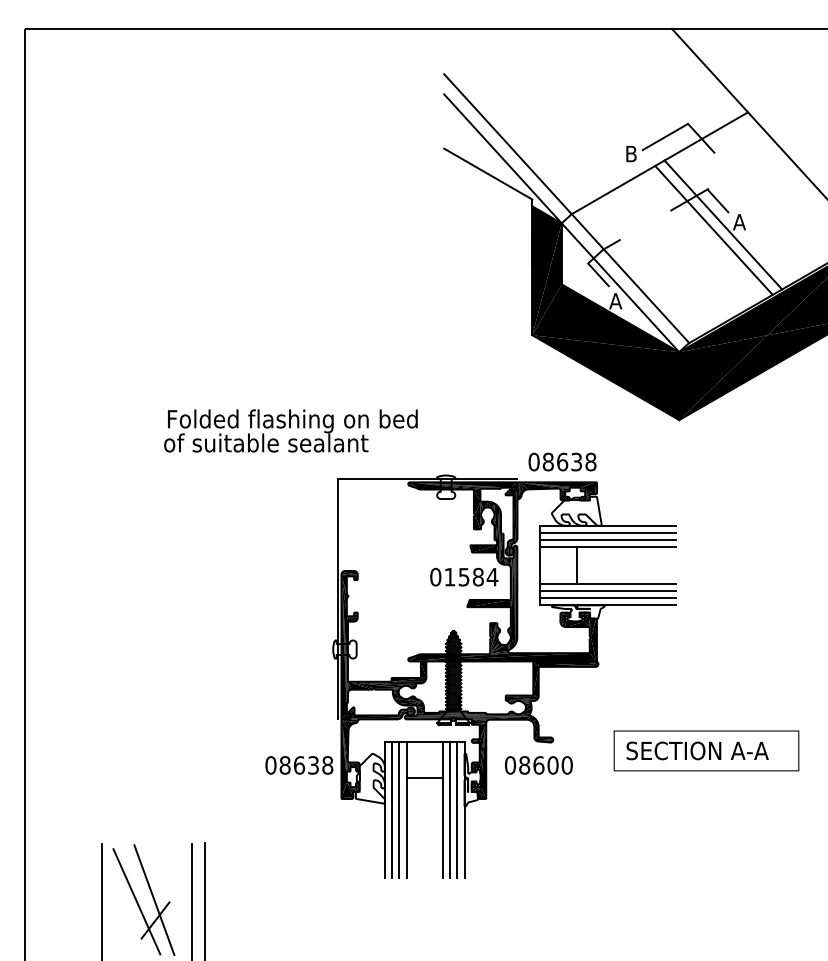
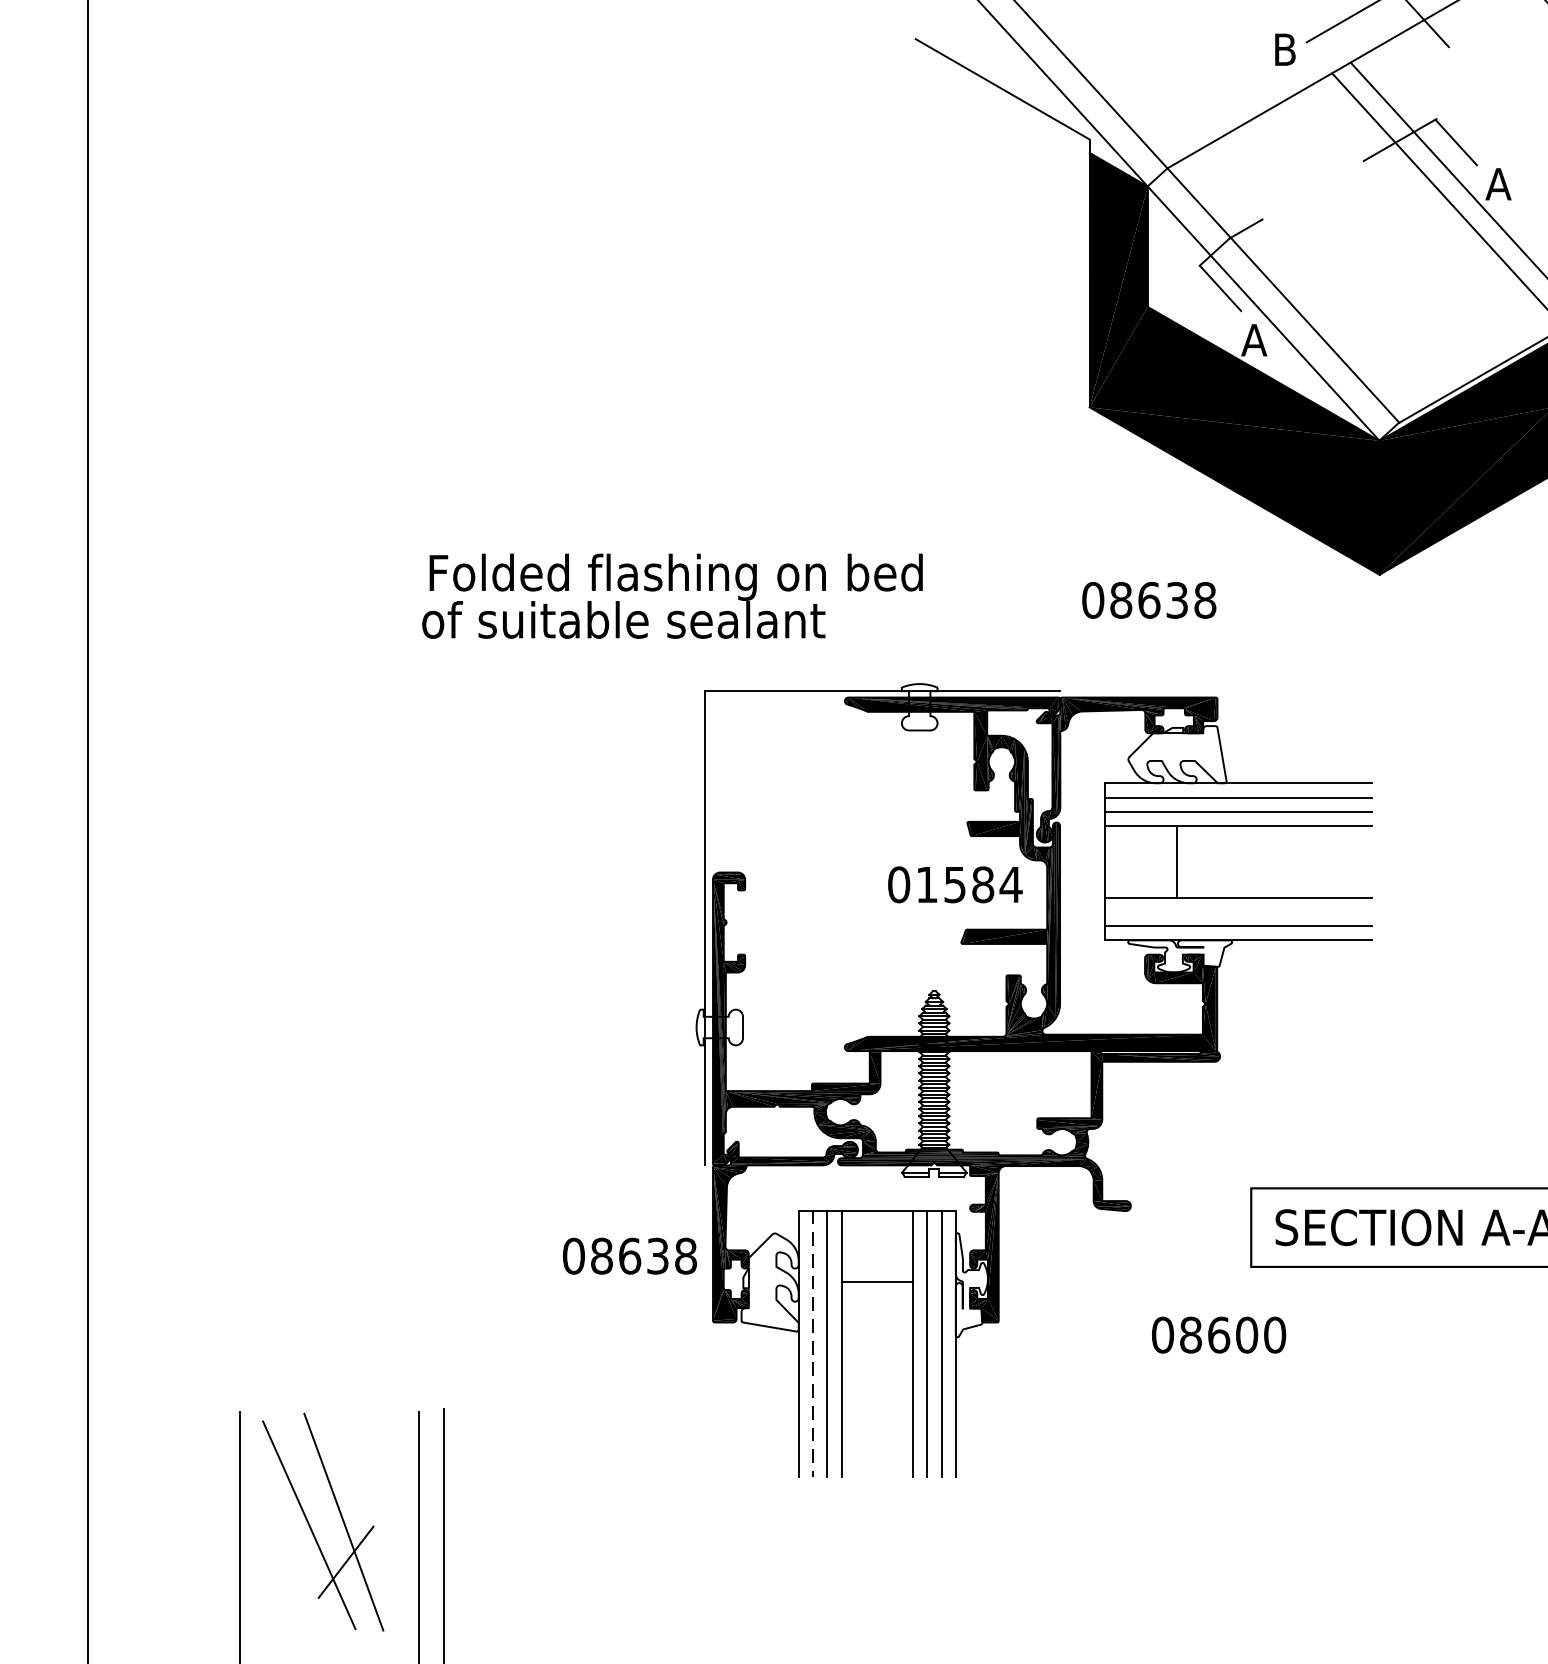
text: (290, 430) -> (671, 595), moved
text: (562, 461) -> (1149, 599), moved
line: (607, 590) -> (1237, 911), removed
text: (538, 765) -> (1218, 1335), moved
line: (392, 809) -> (813, 1343), solid -> dashed

